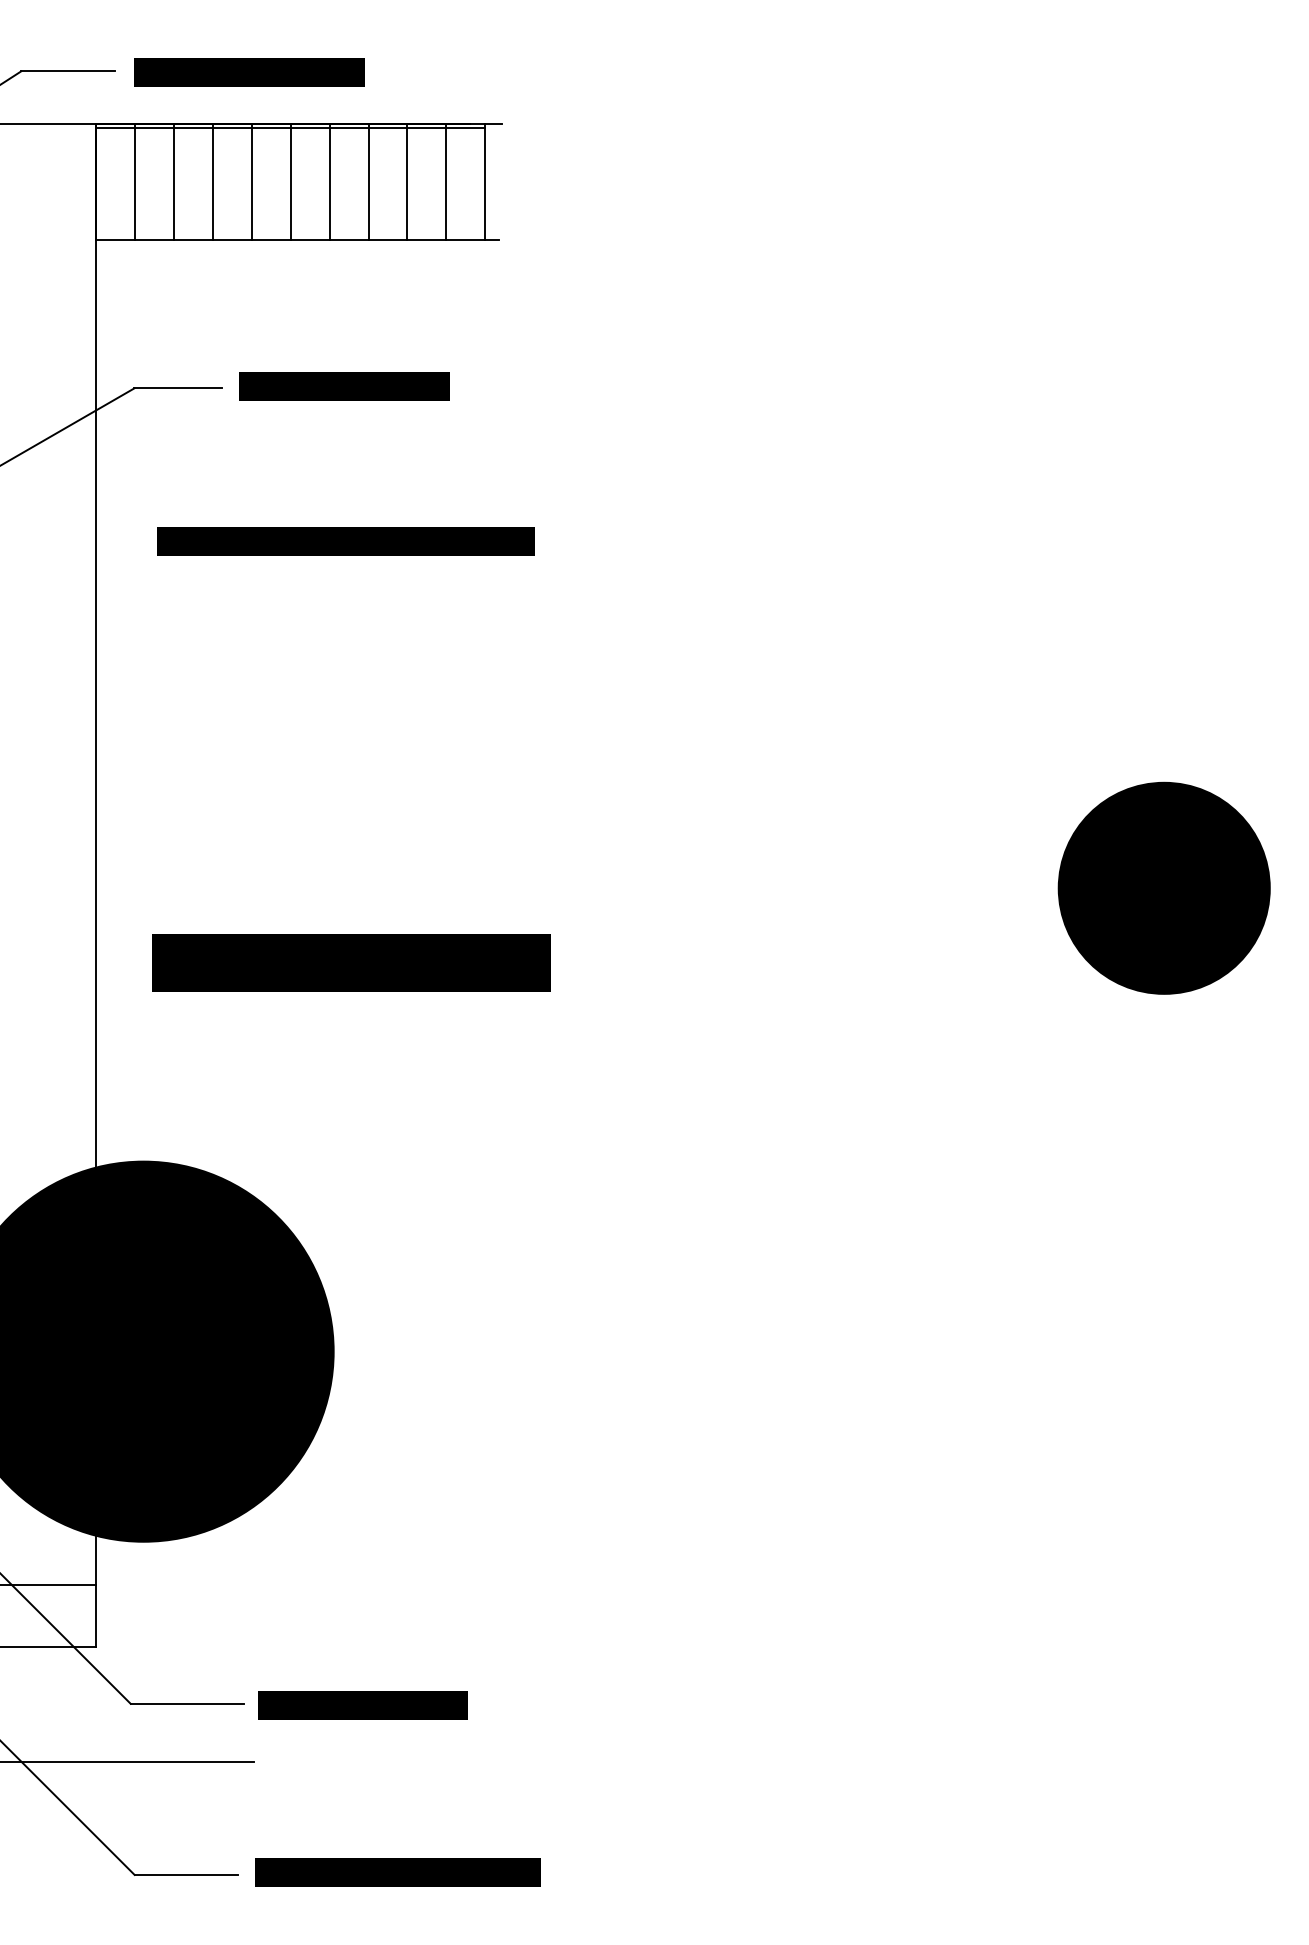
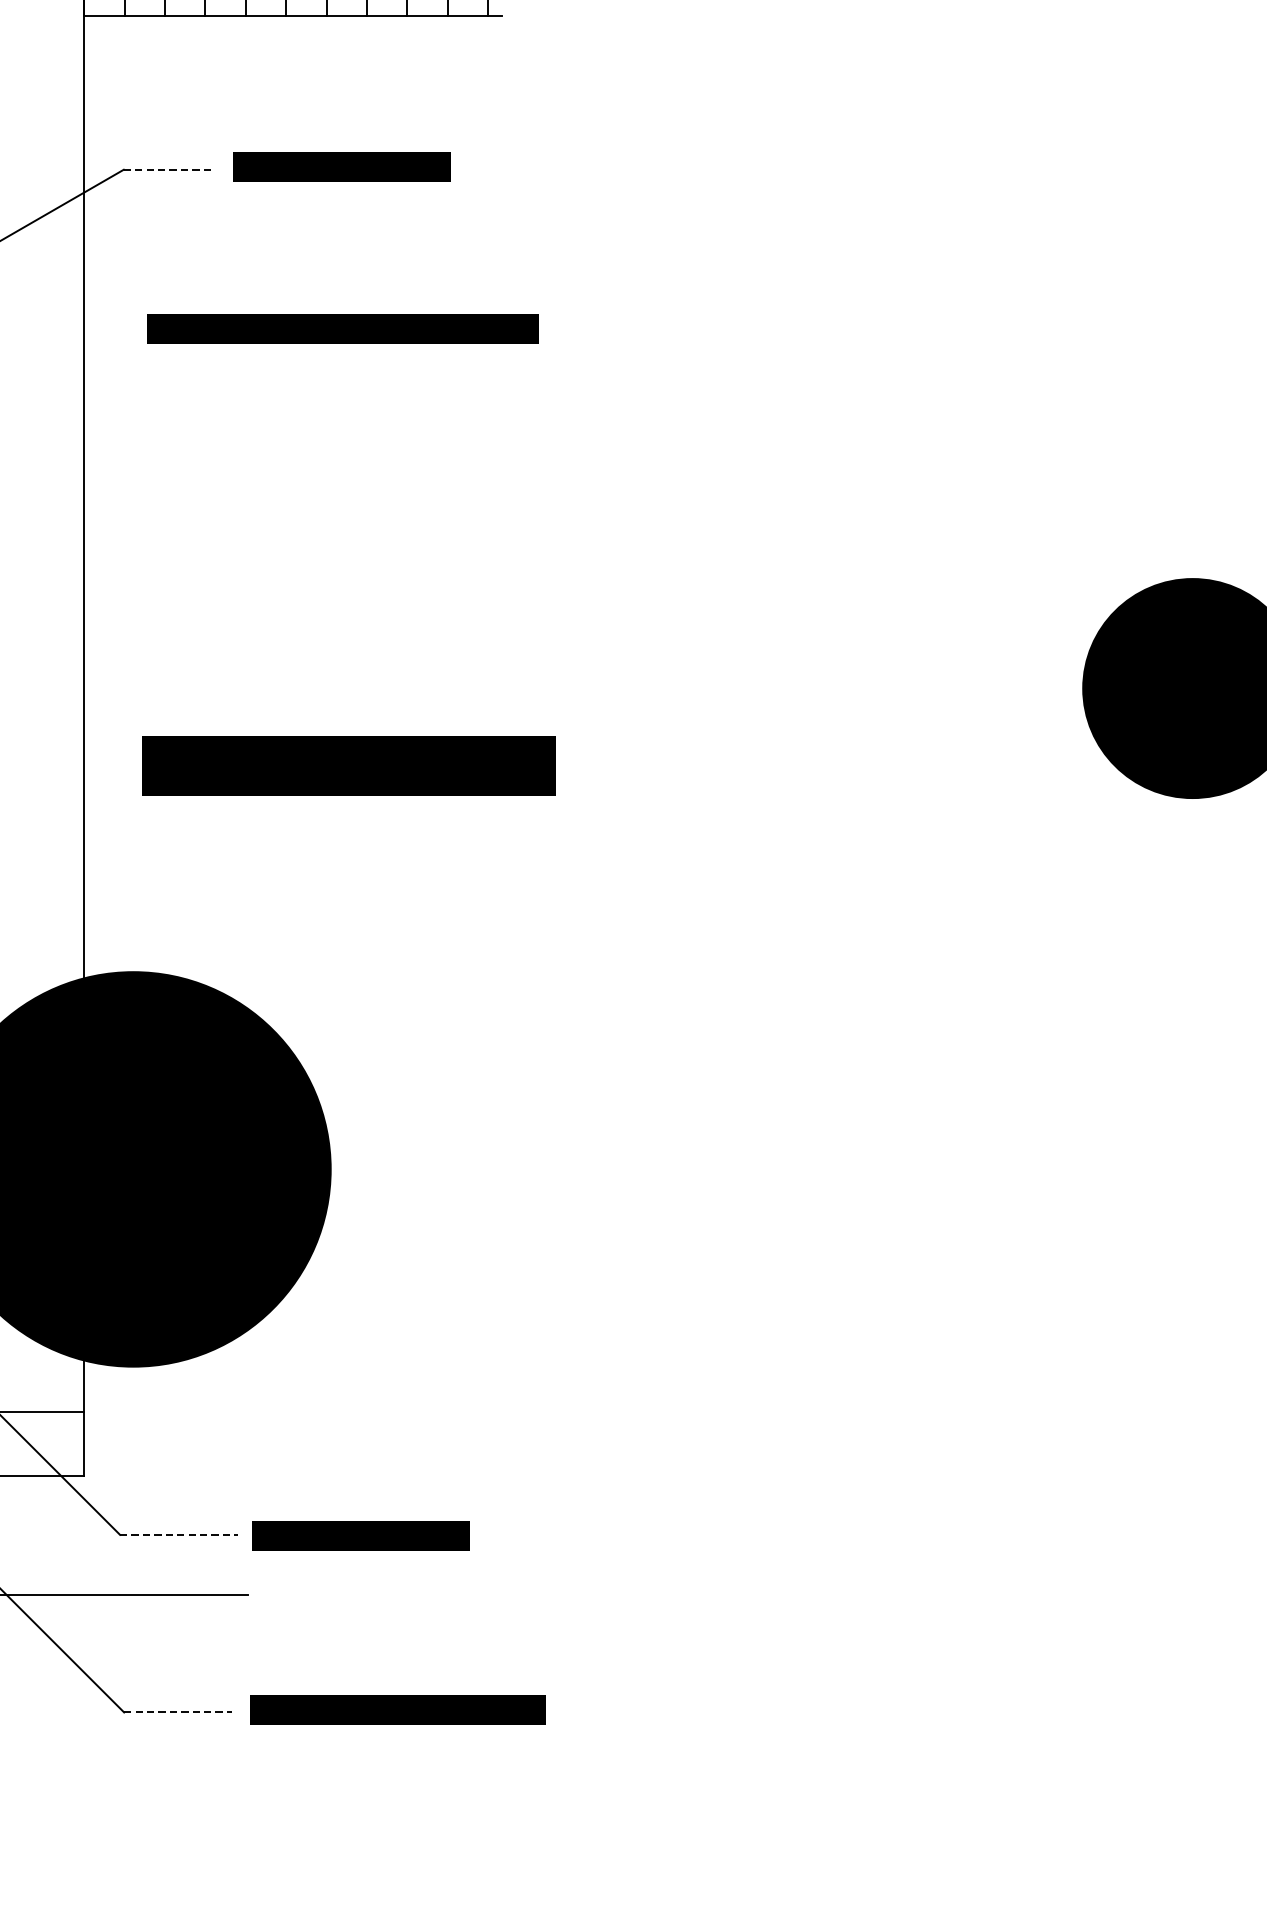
line: (178, 388) -> (169, 169), solid -> dashed
line: (187, 1703) -> (179, 1534), solid -> dashed
line: (186, 1874) -> (177, 1711), solid -> dashed

